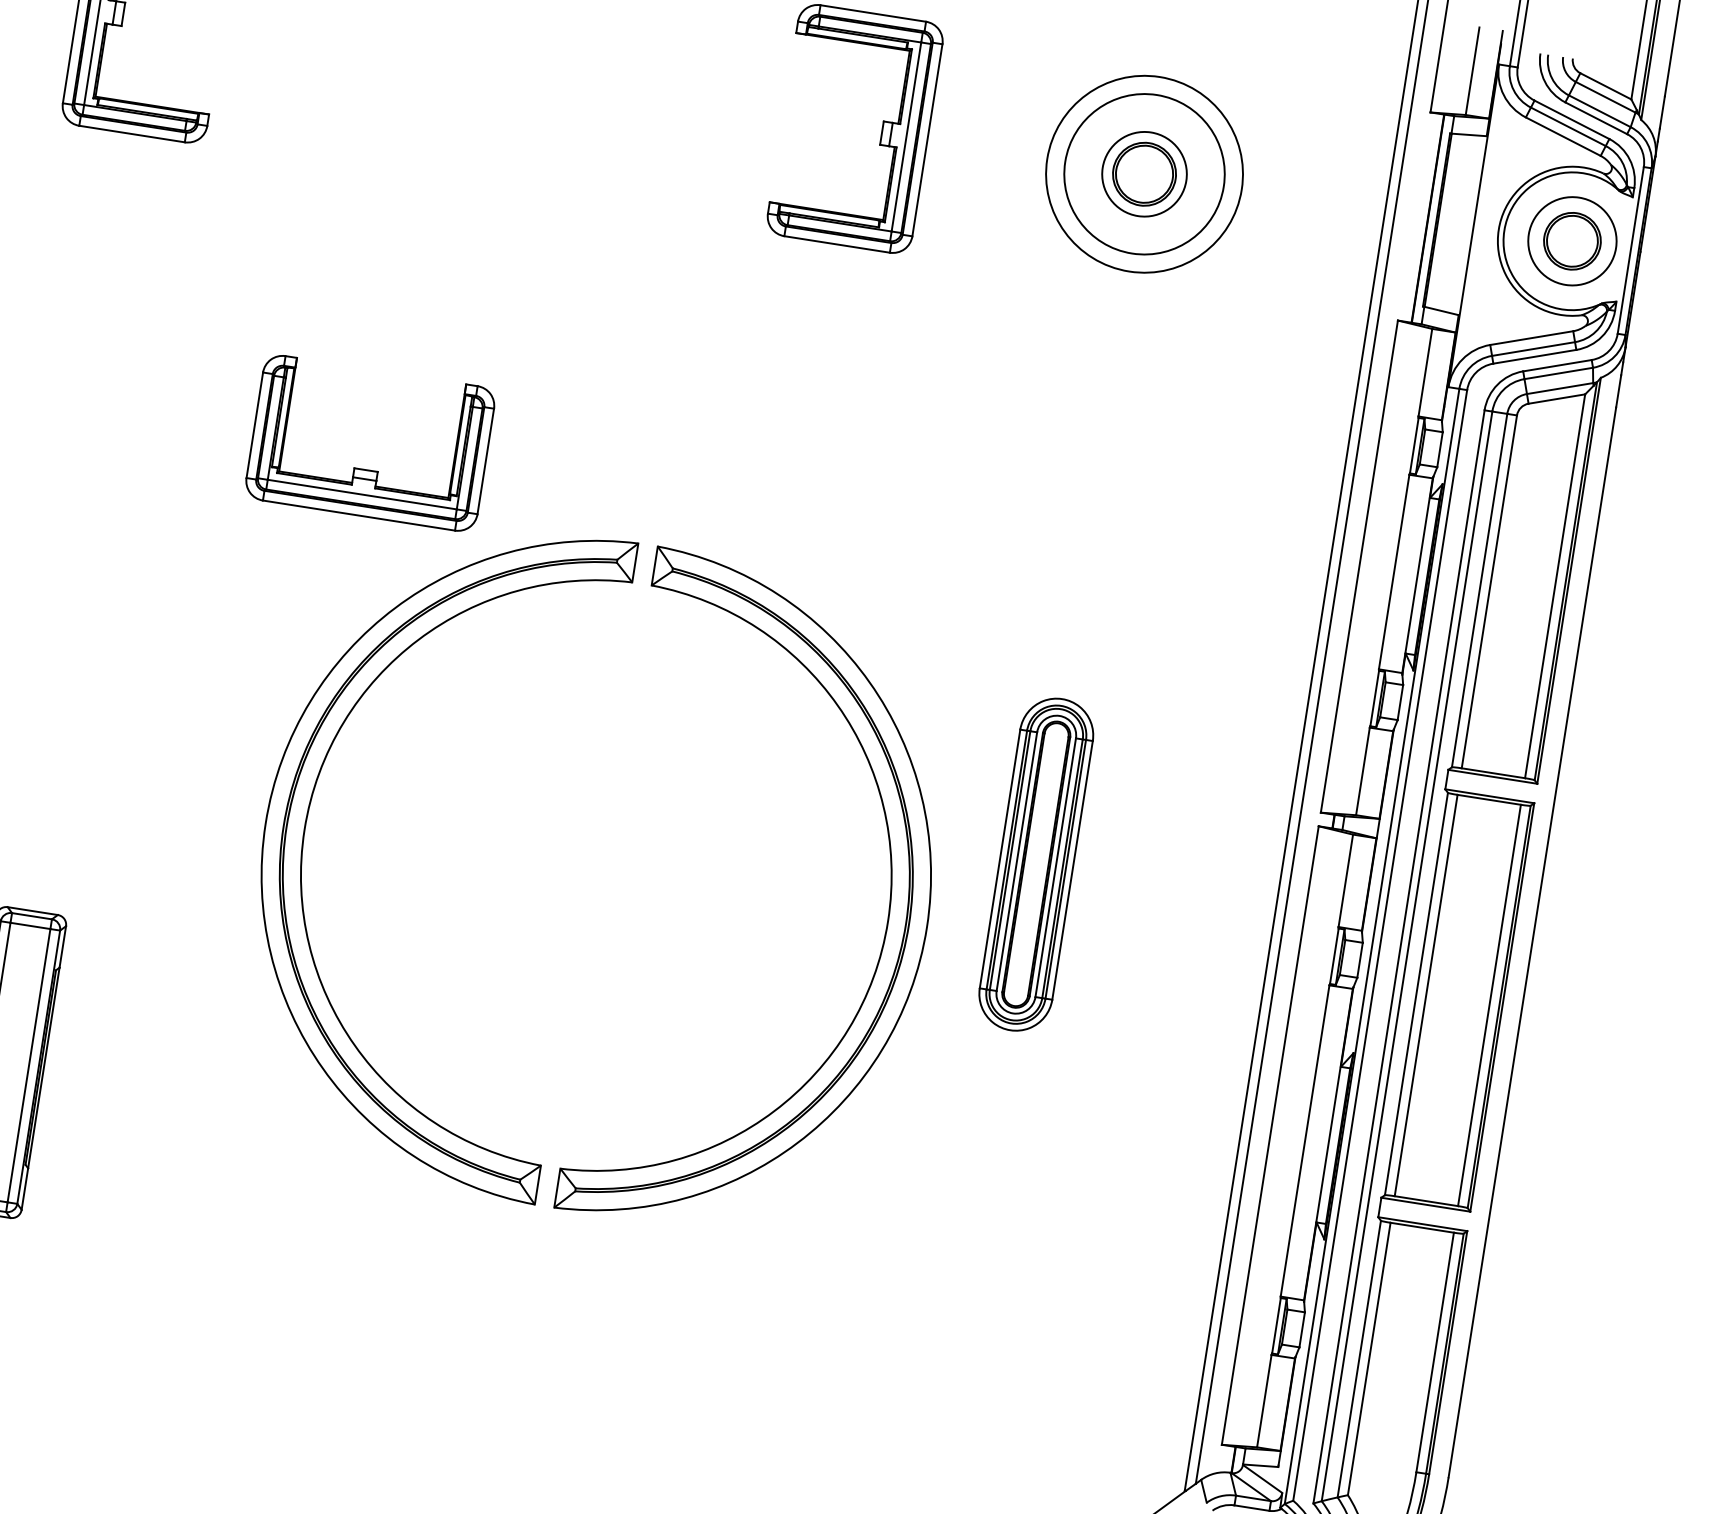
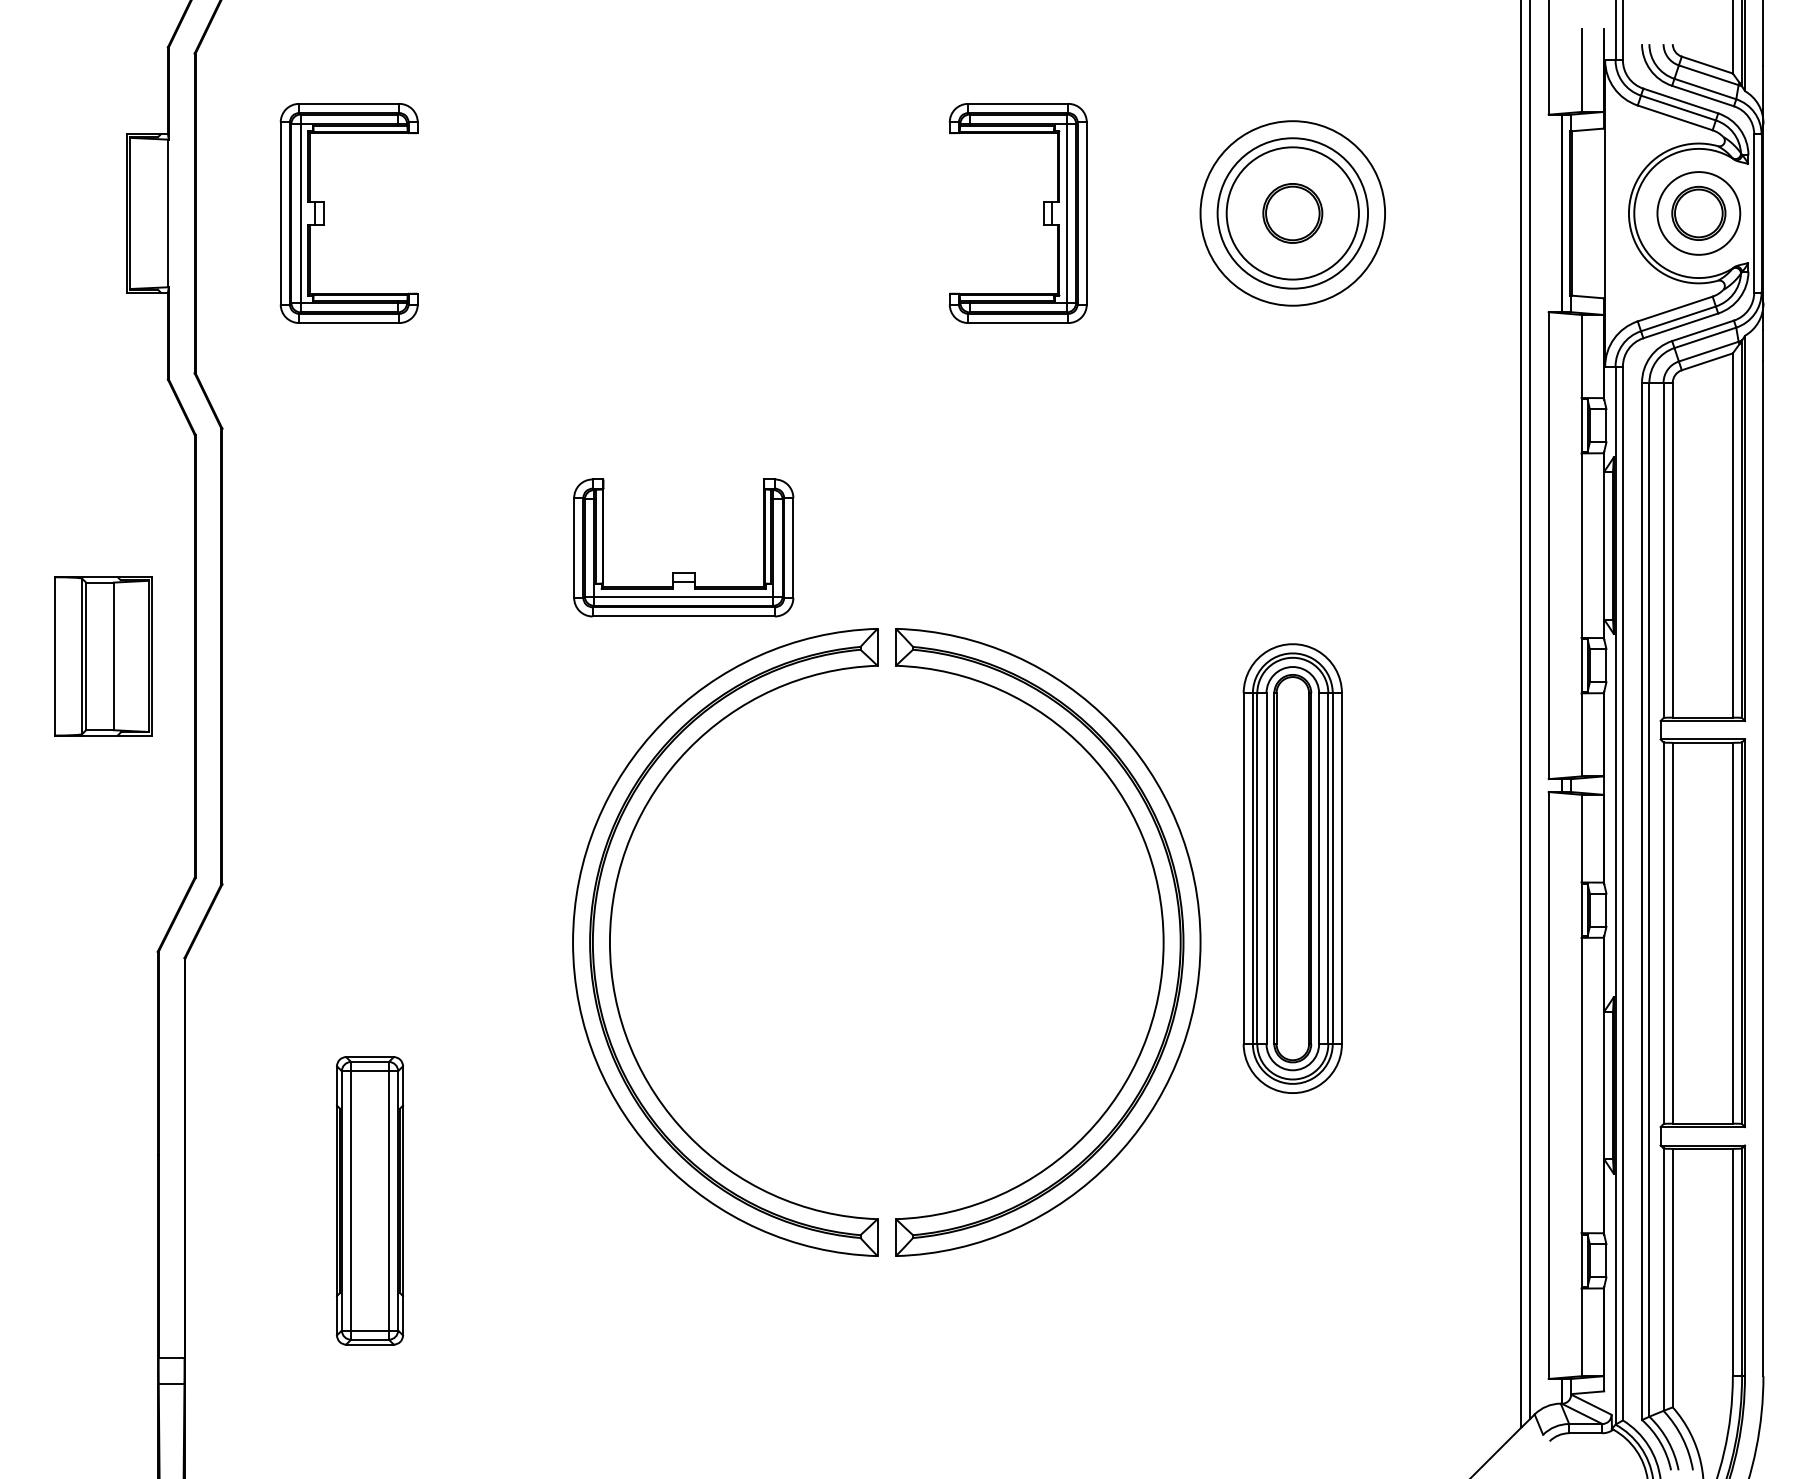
circle: (1144, 174) -> (1292, 213), size x1.67
part: (365, 469) -> (683, 572), moved
part: (1036, 864) -> (1292, 868), size x1.43

